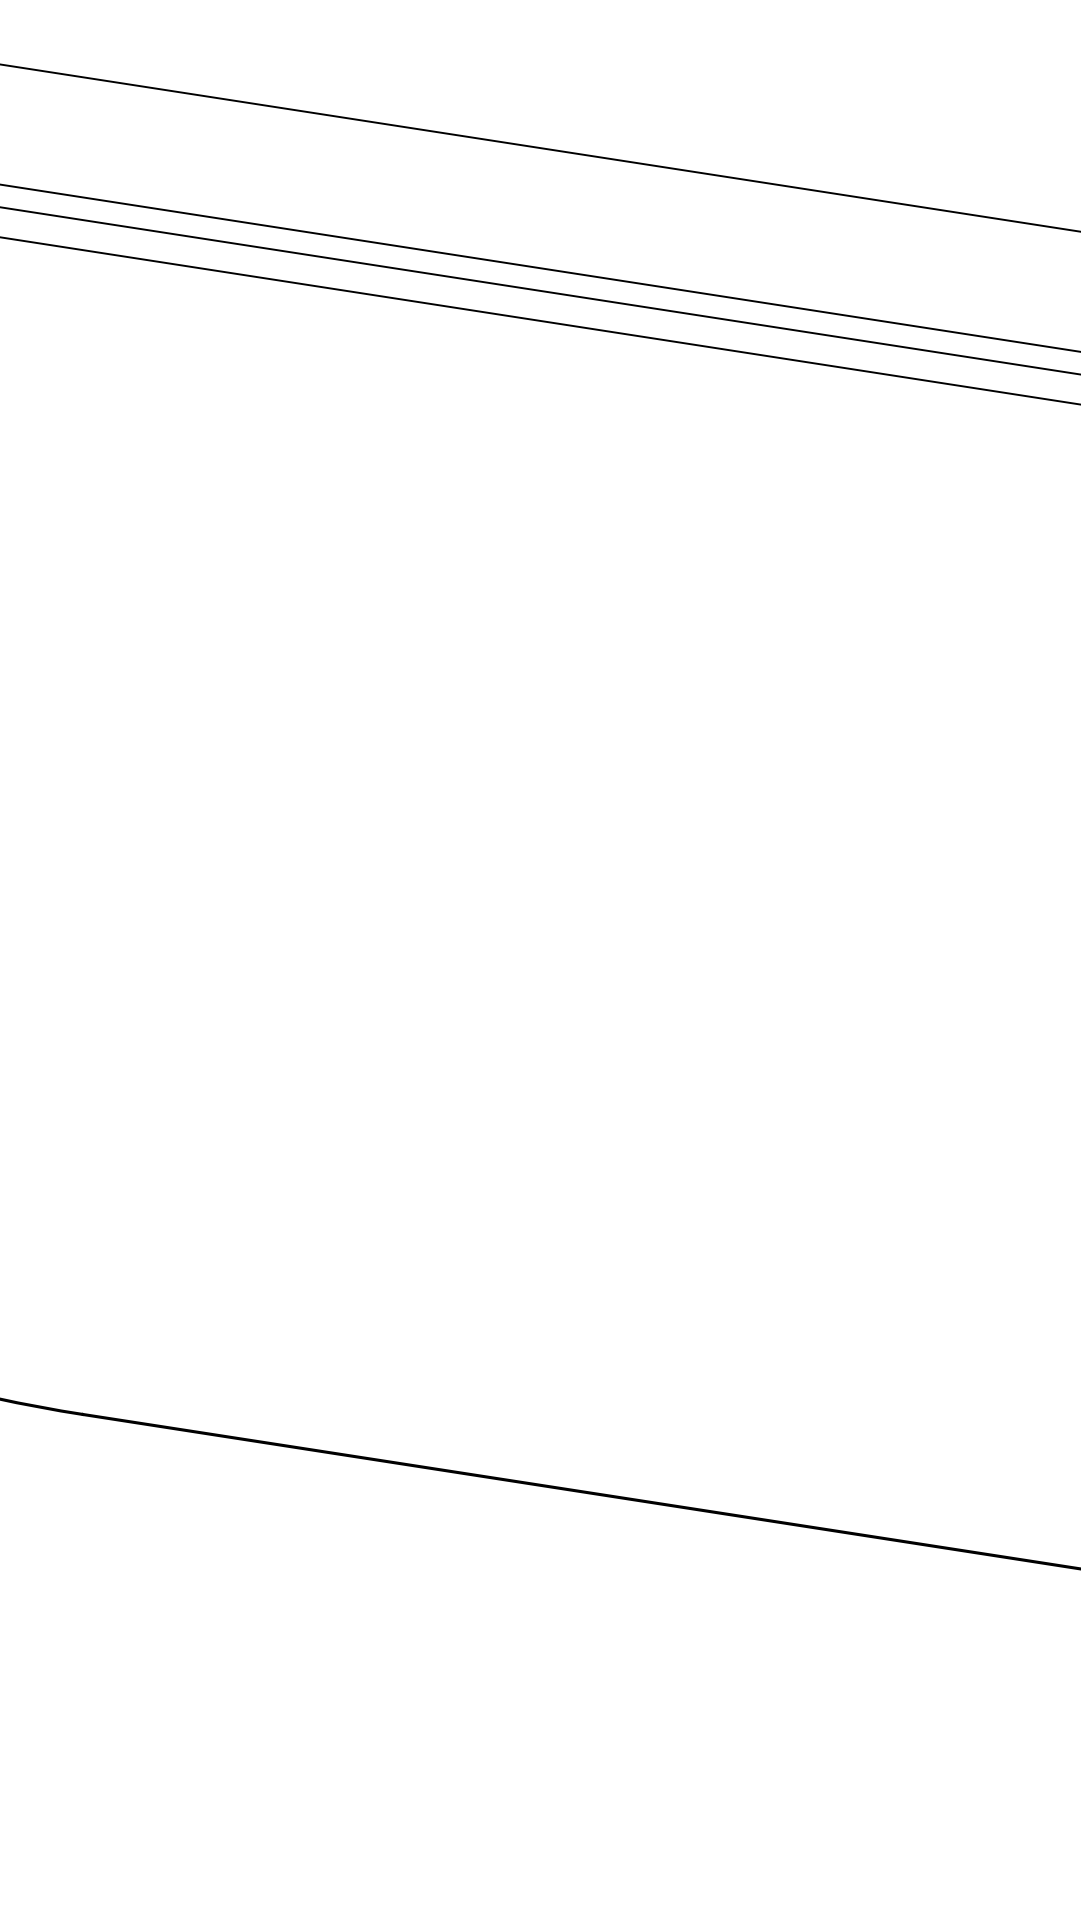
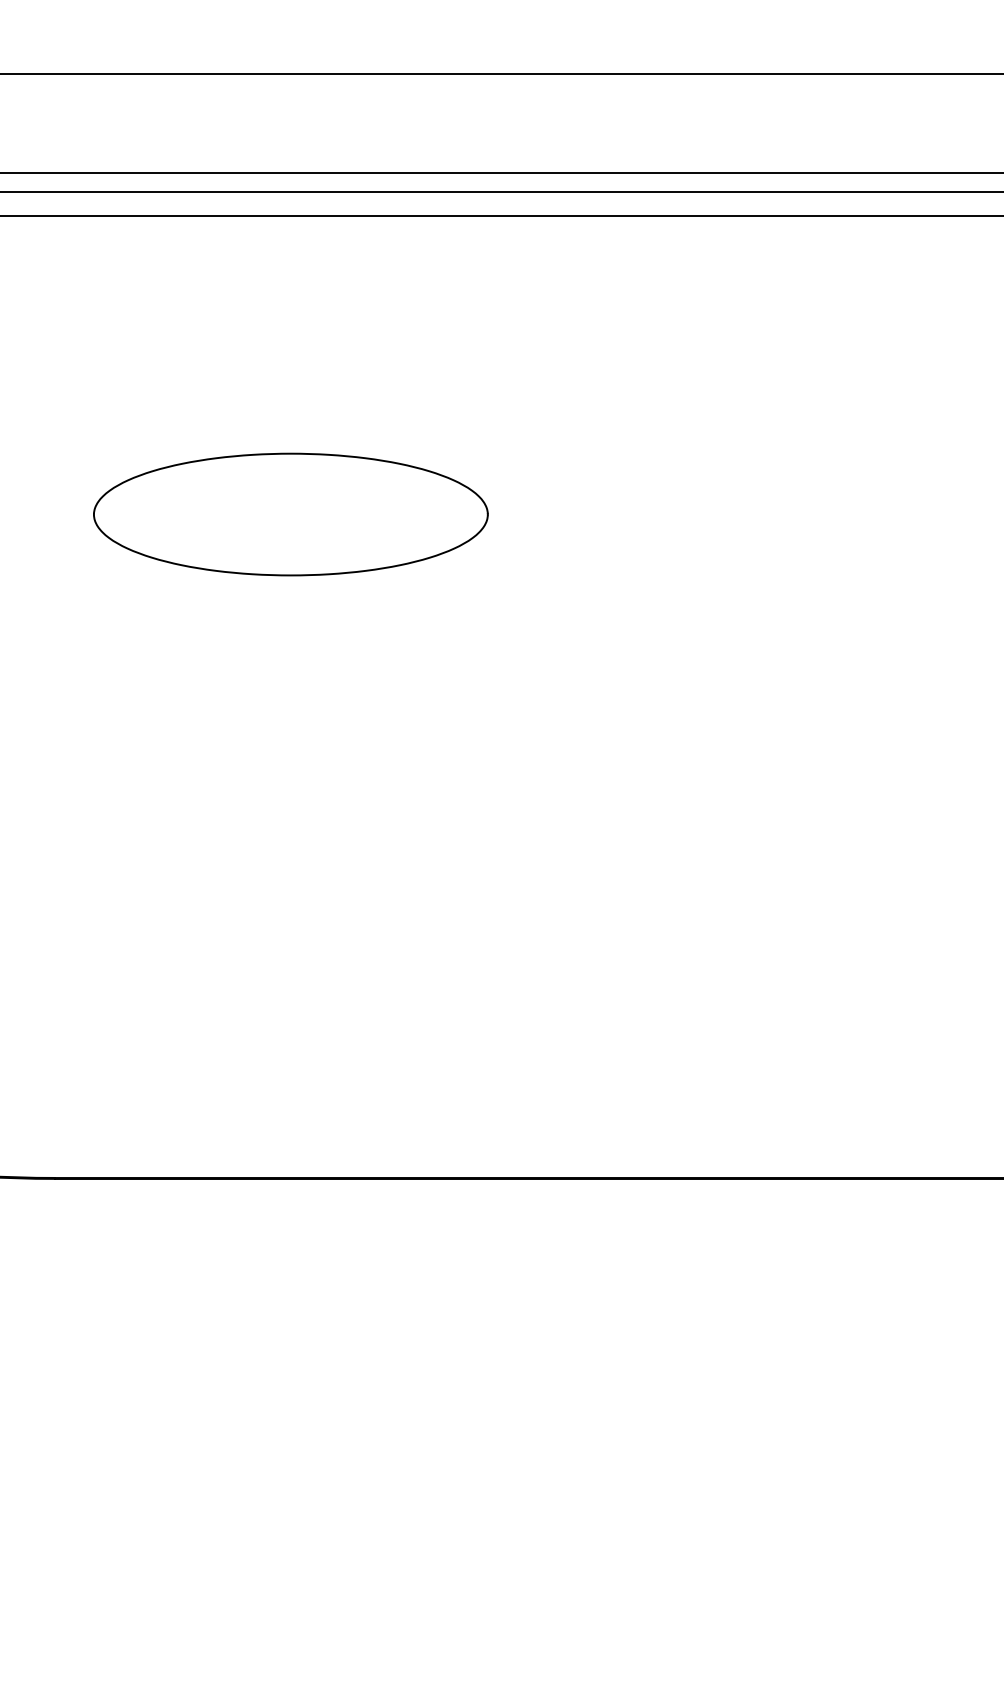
part: (483, 672) -> (290, 514), added

